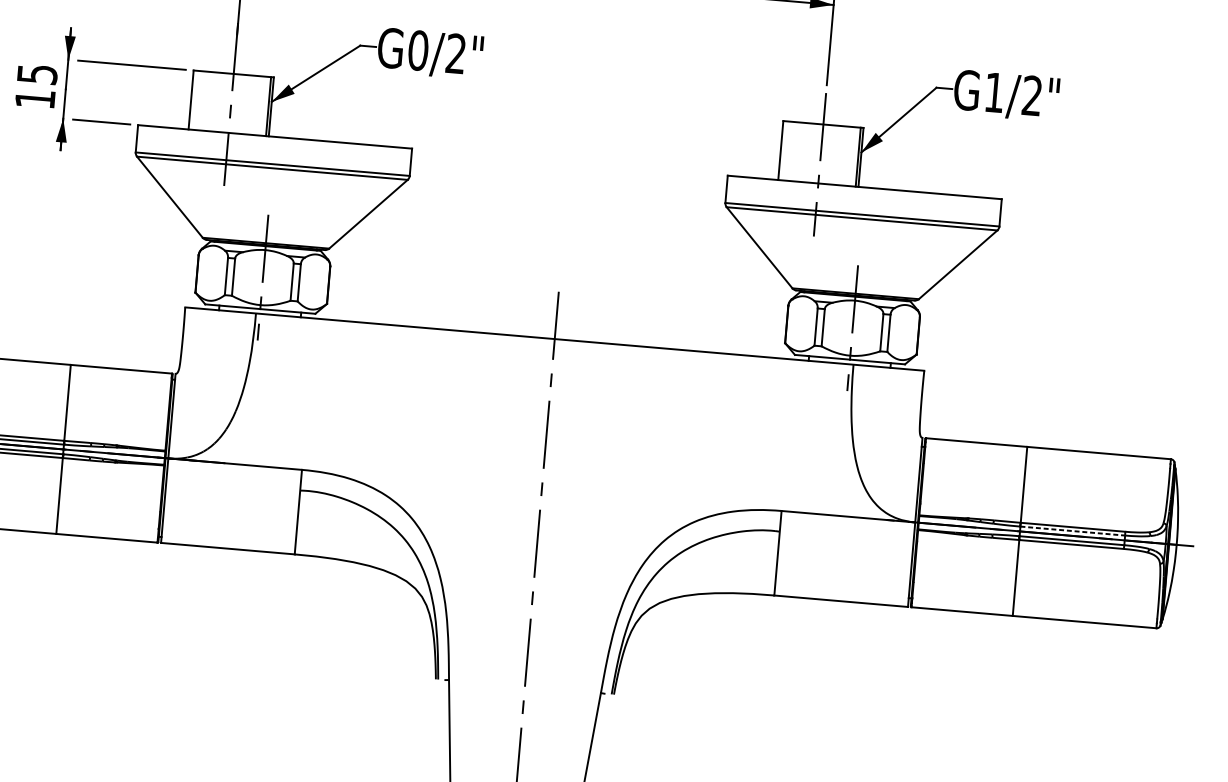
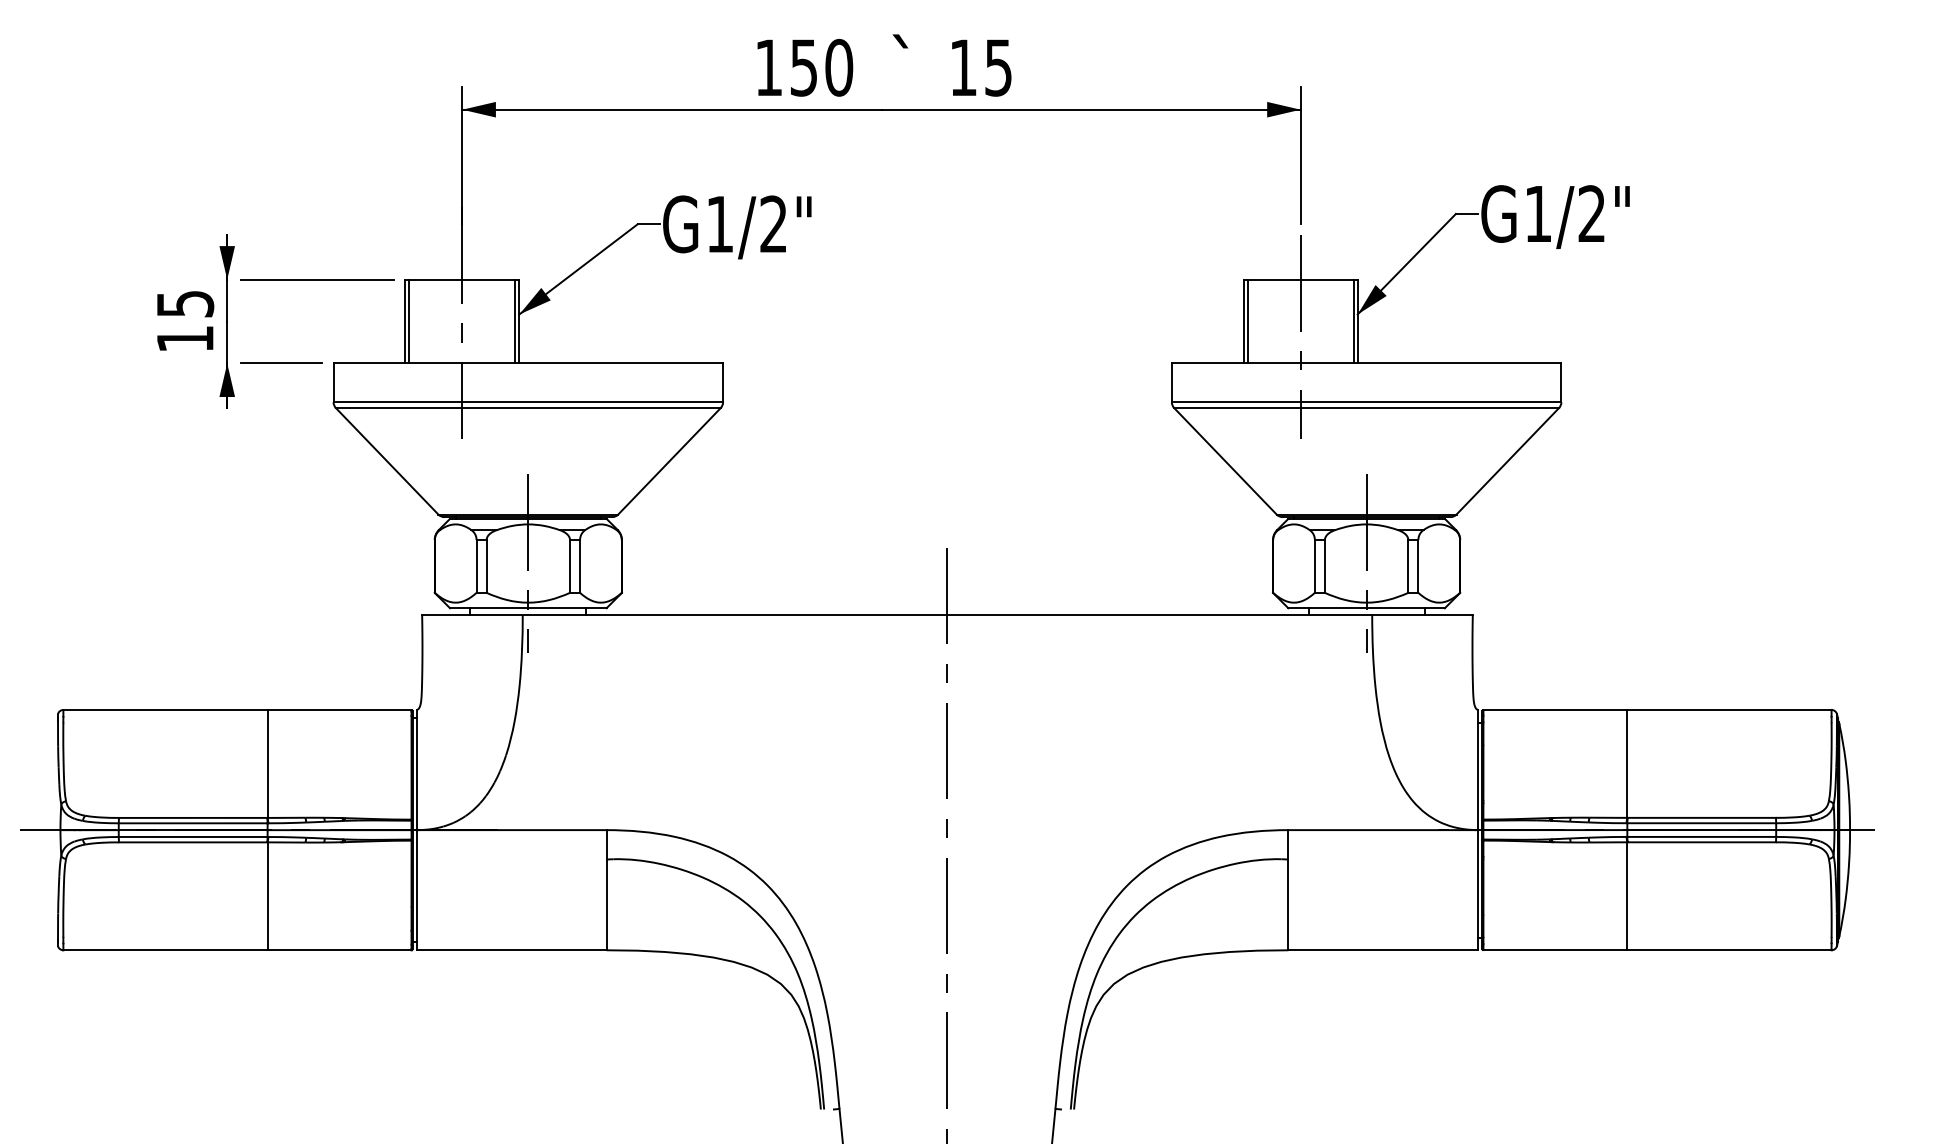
text: (418, 50) -> (720, 224), G0/2" -> G1/2"
line: (194, 100) -> (409, 321), added
line: (783, 150) -> (1247, 321), added
line: (1073, 531) -> (1702, 823), dashed -> solid

